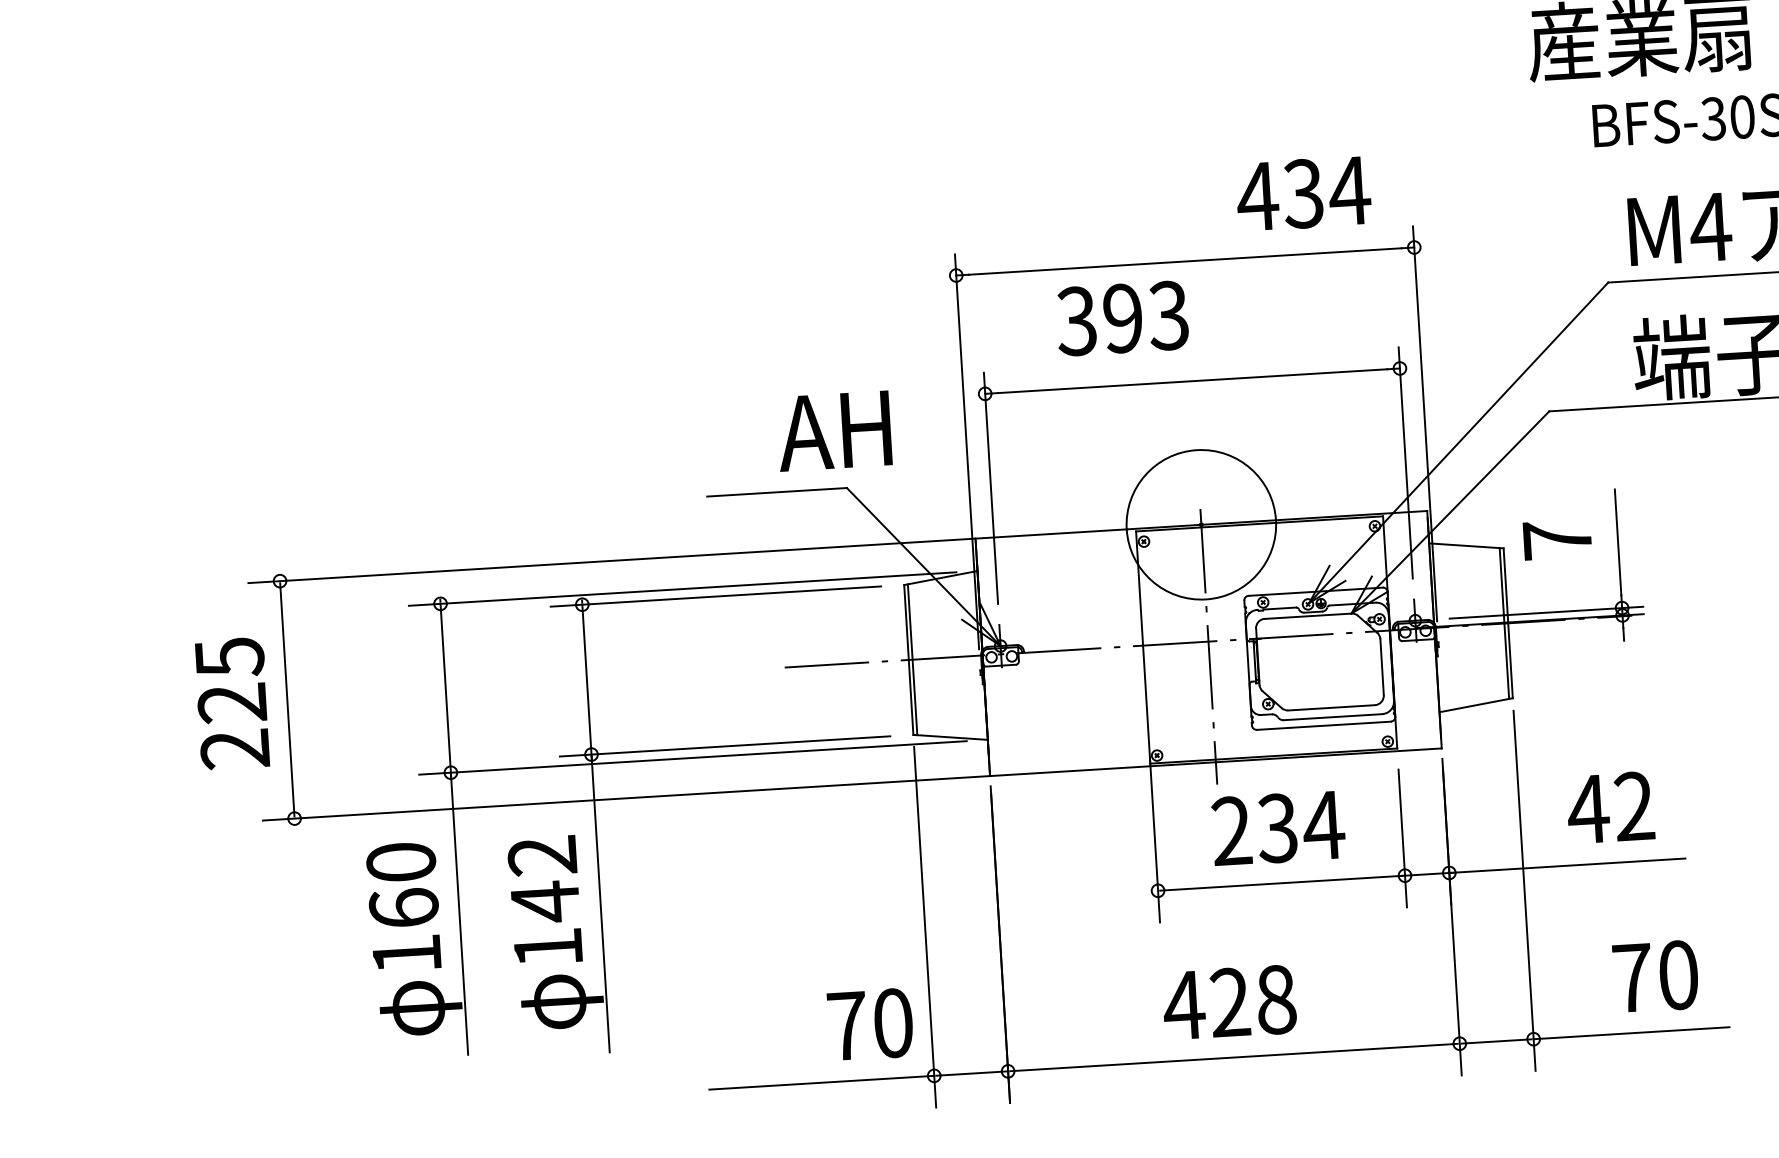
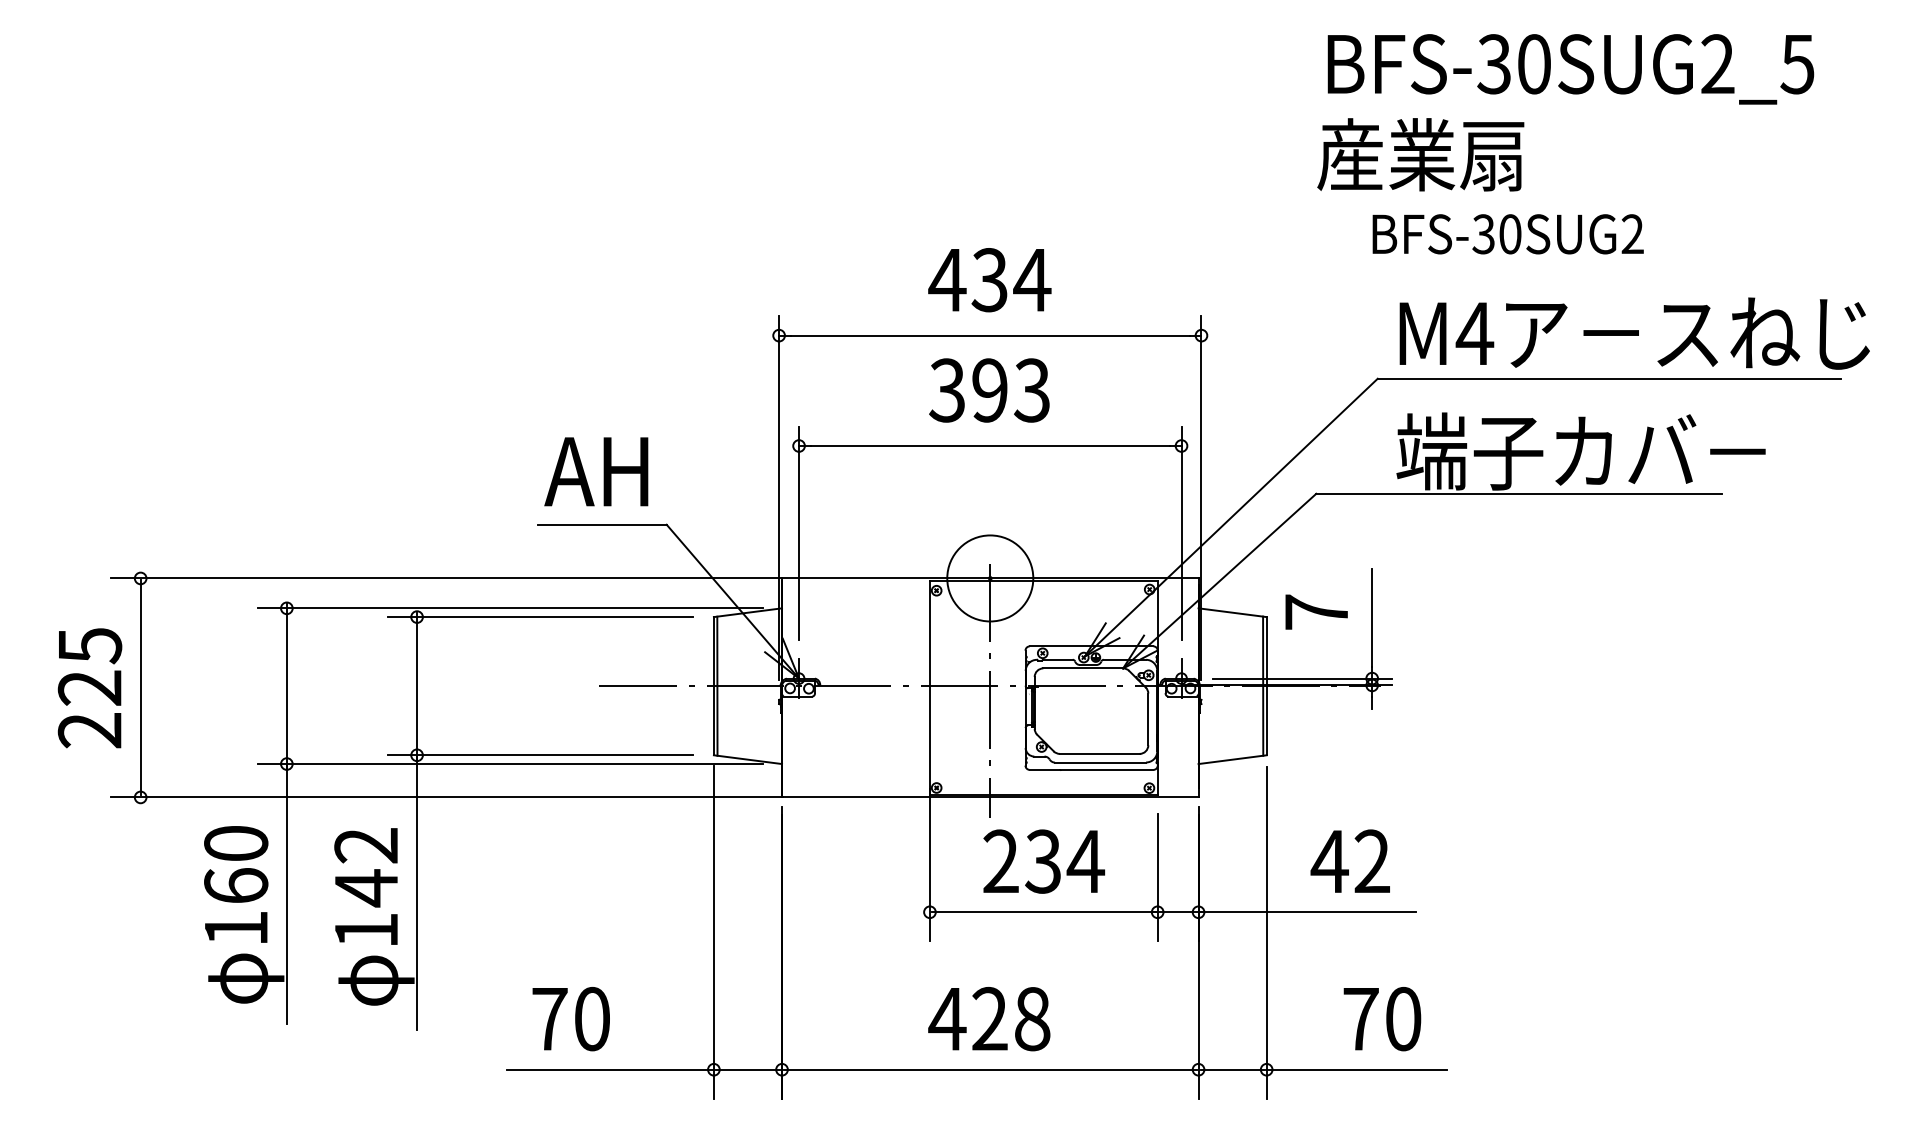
text: (1303, 194) -> (989, 280), moved
text: (1122, 318) -> (989, 390), moved
text: (834, 430) -> (596, 471), moved
circle: (1201, 524) -> (990, 578), size x0.62
text: (869, 1025) -> (570, 1019), moved

